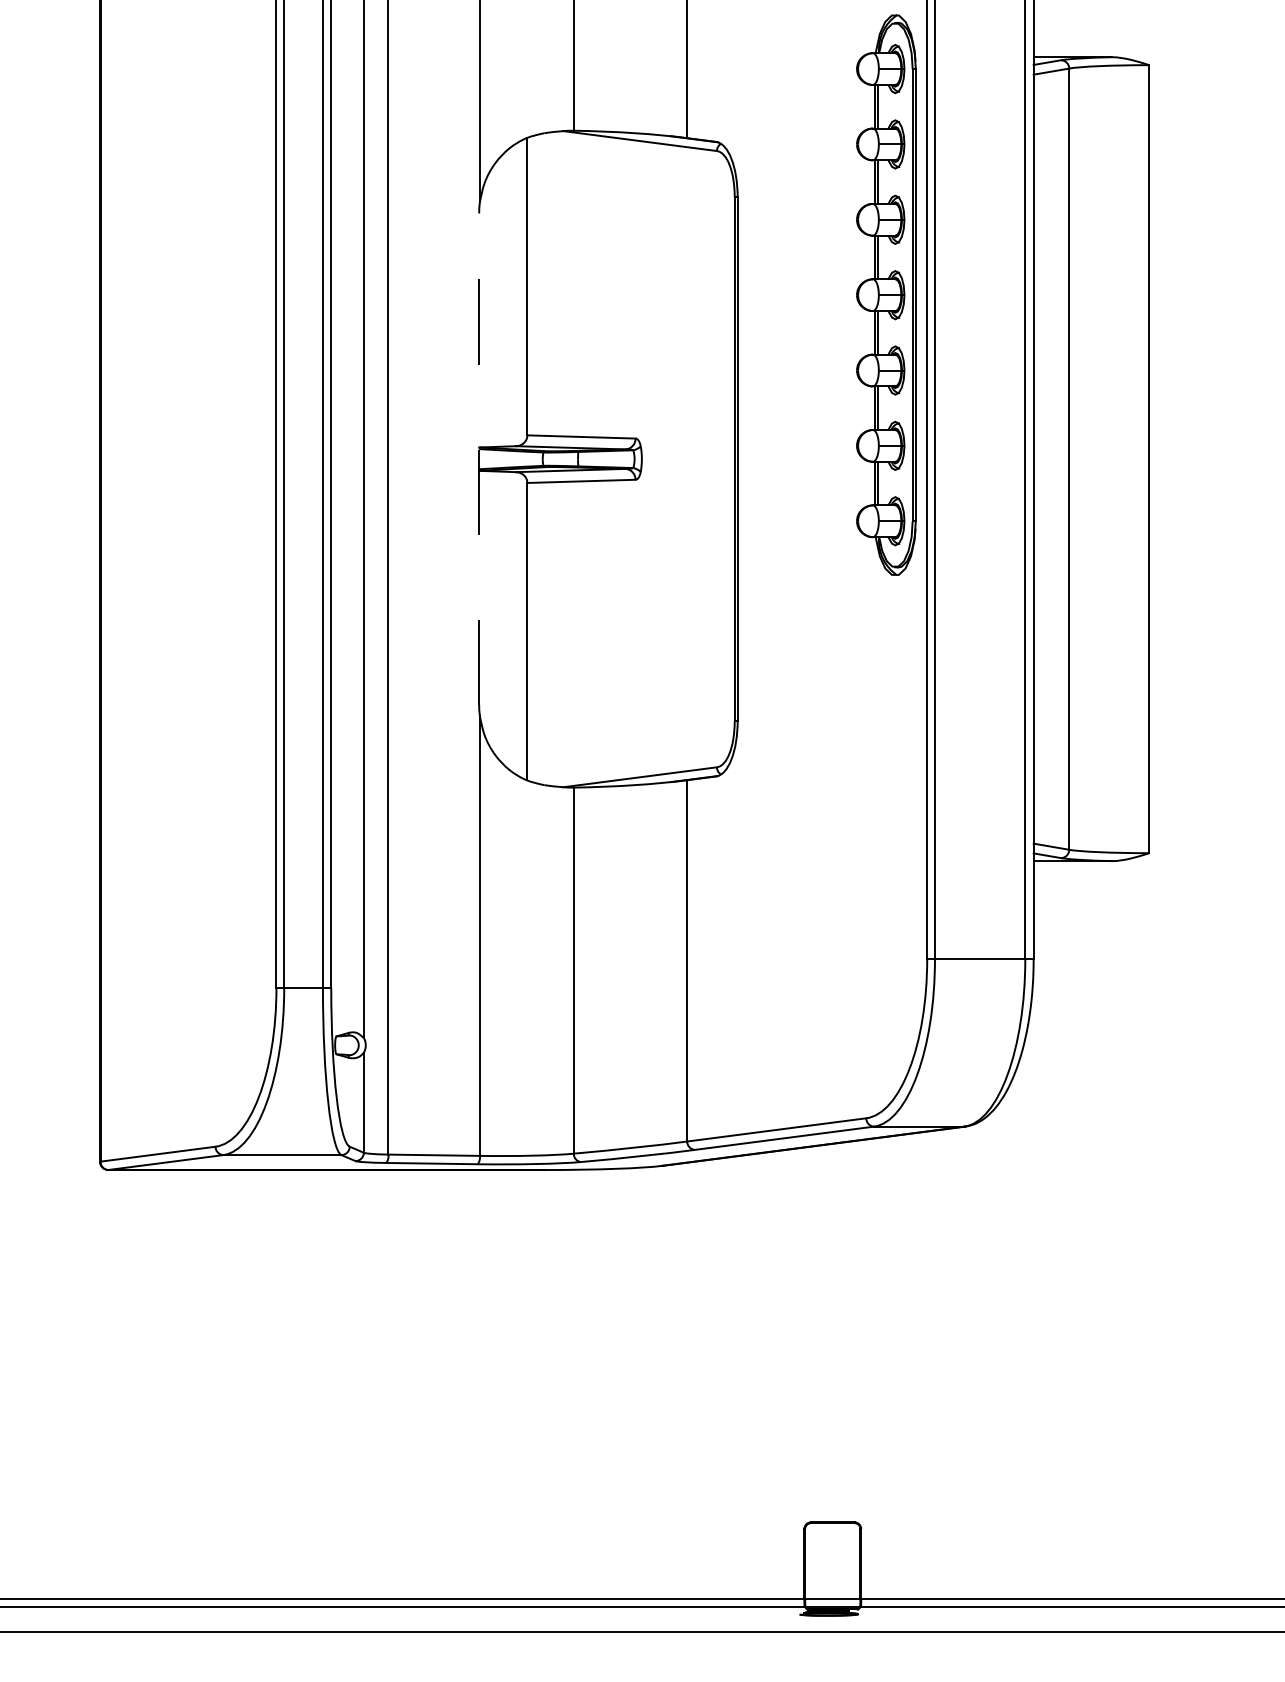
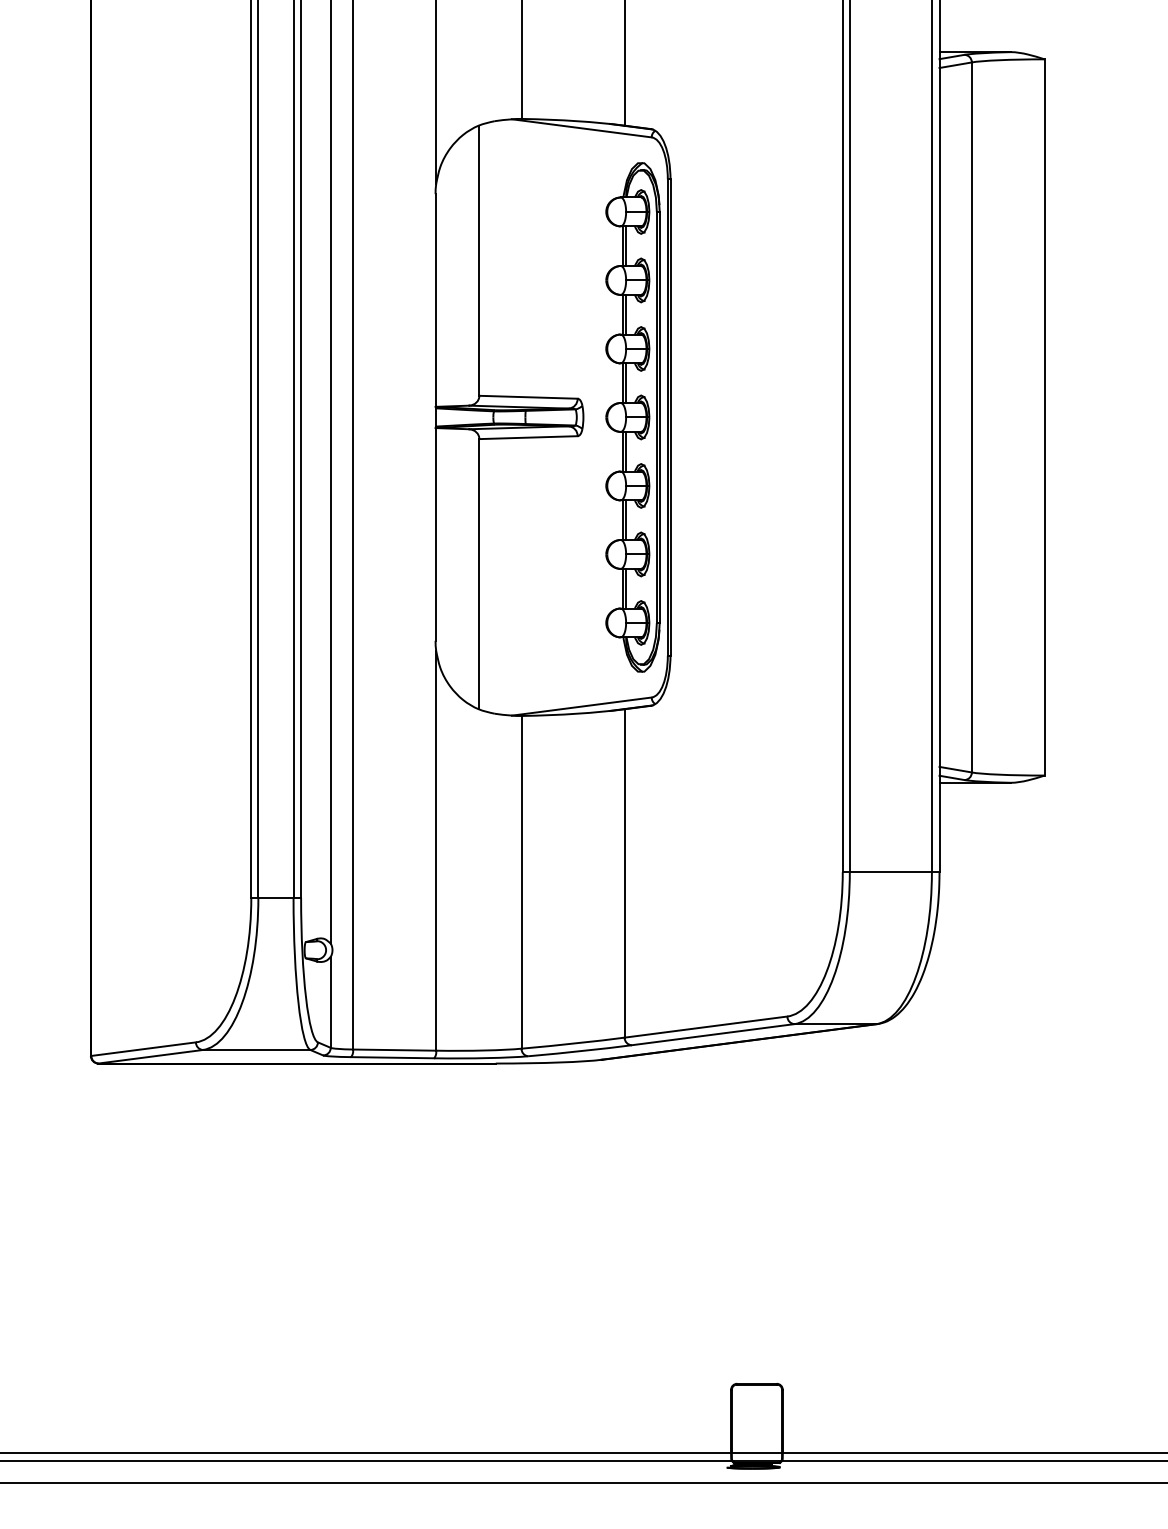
part: (886, 294) -> (633, 416), moved
line: (479, 459) -> (435, 417), dashed -> solid

